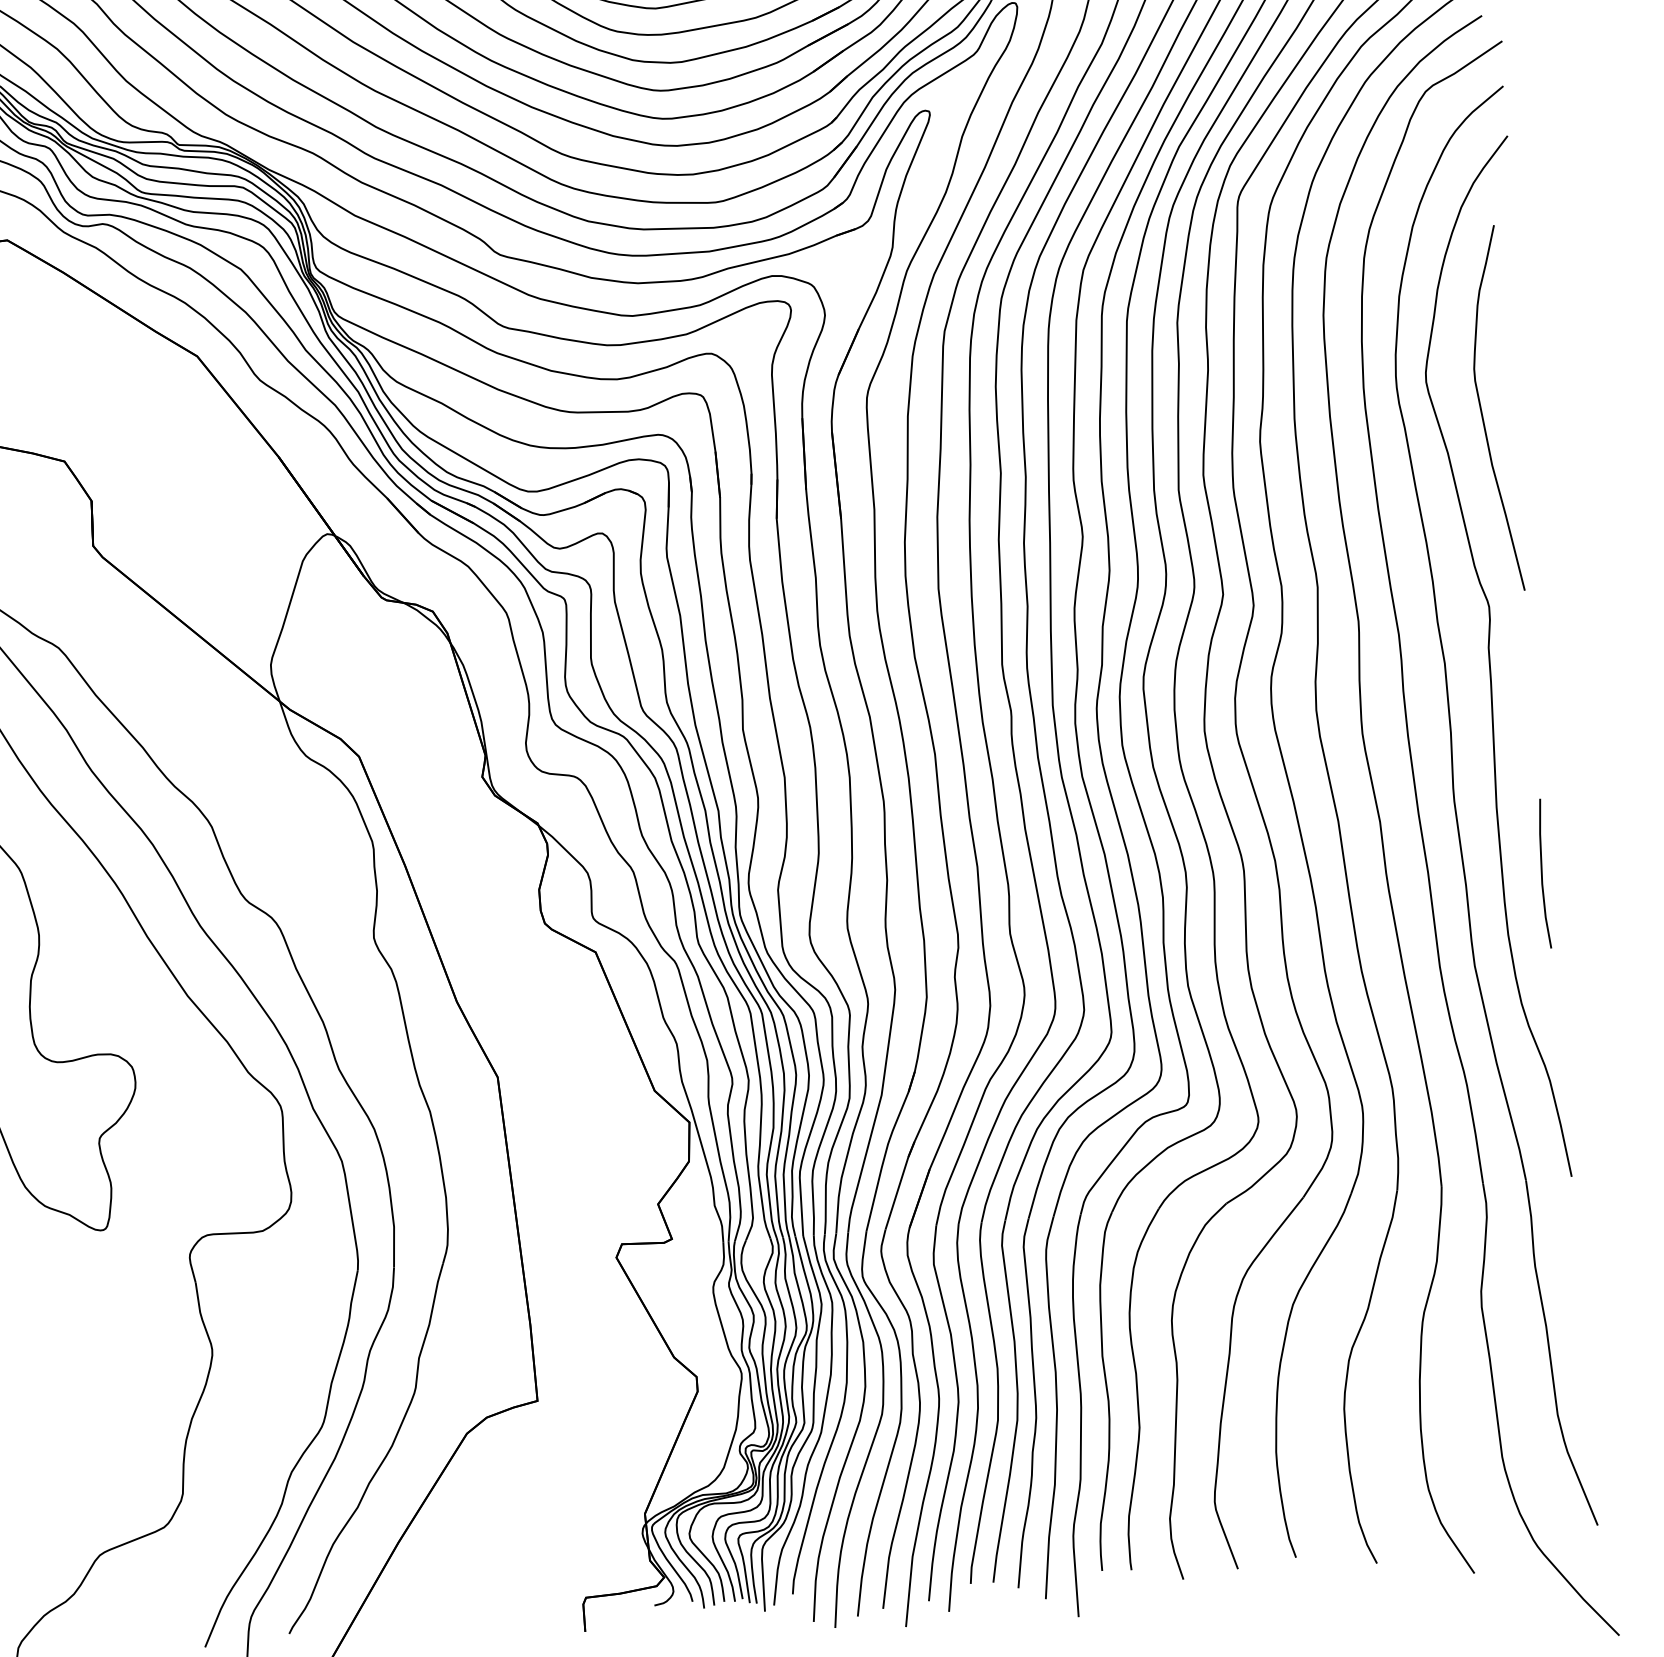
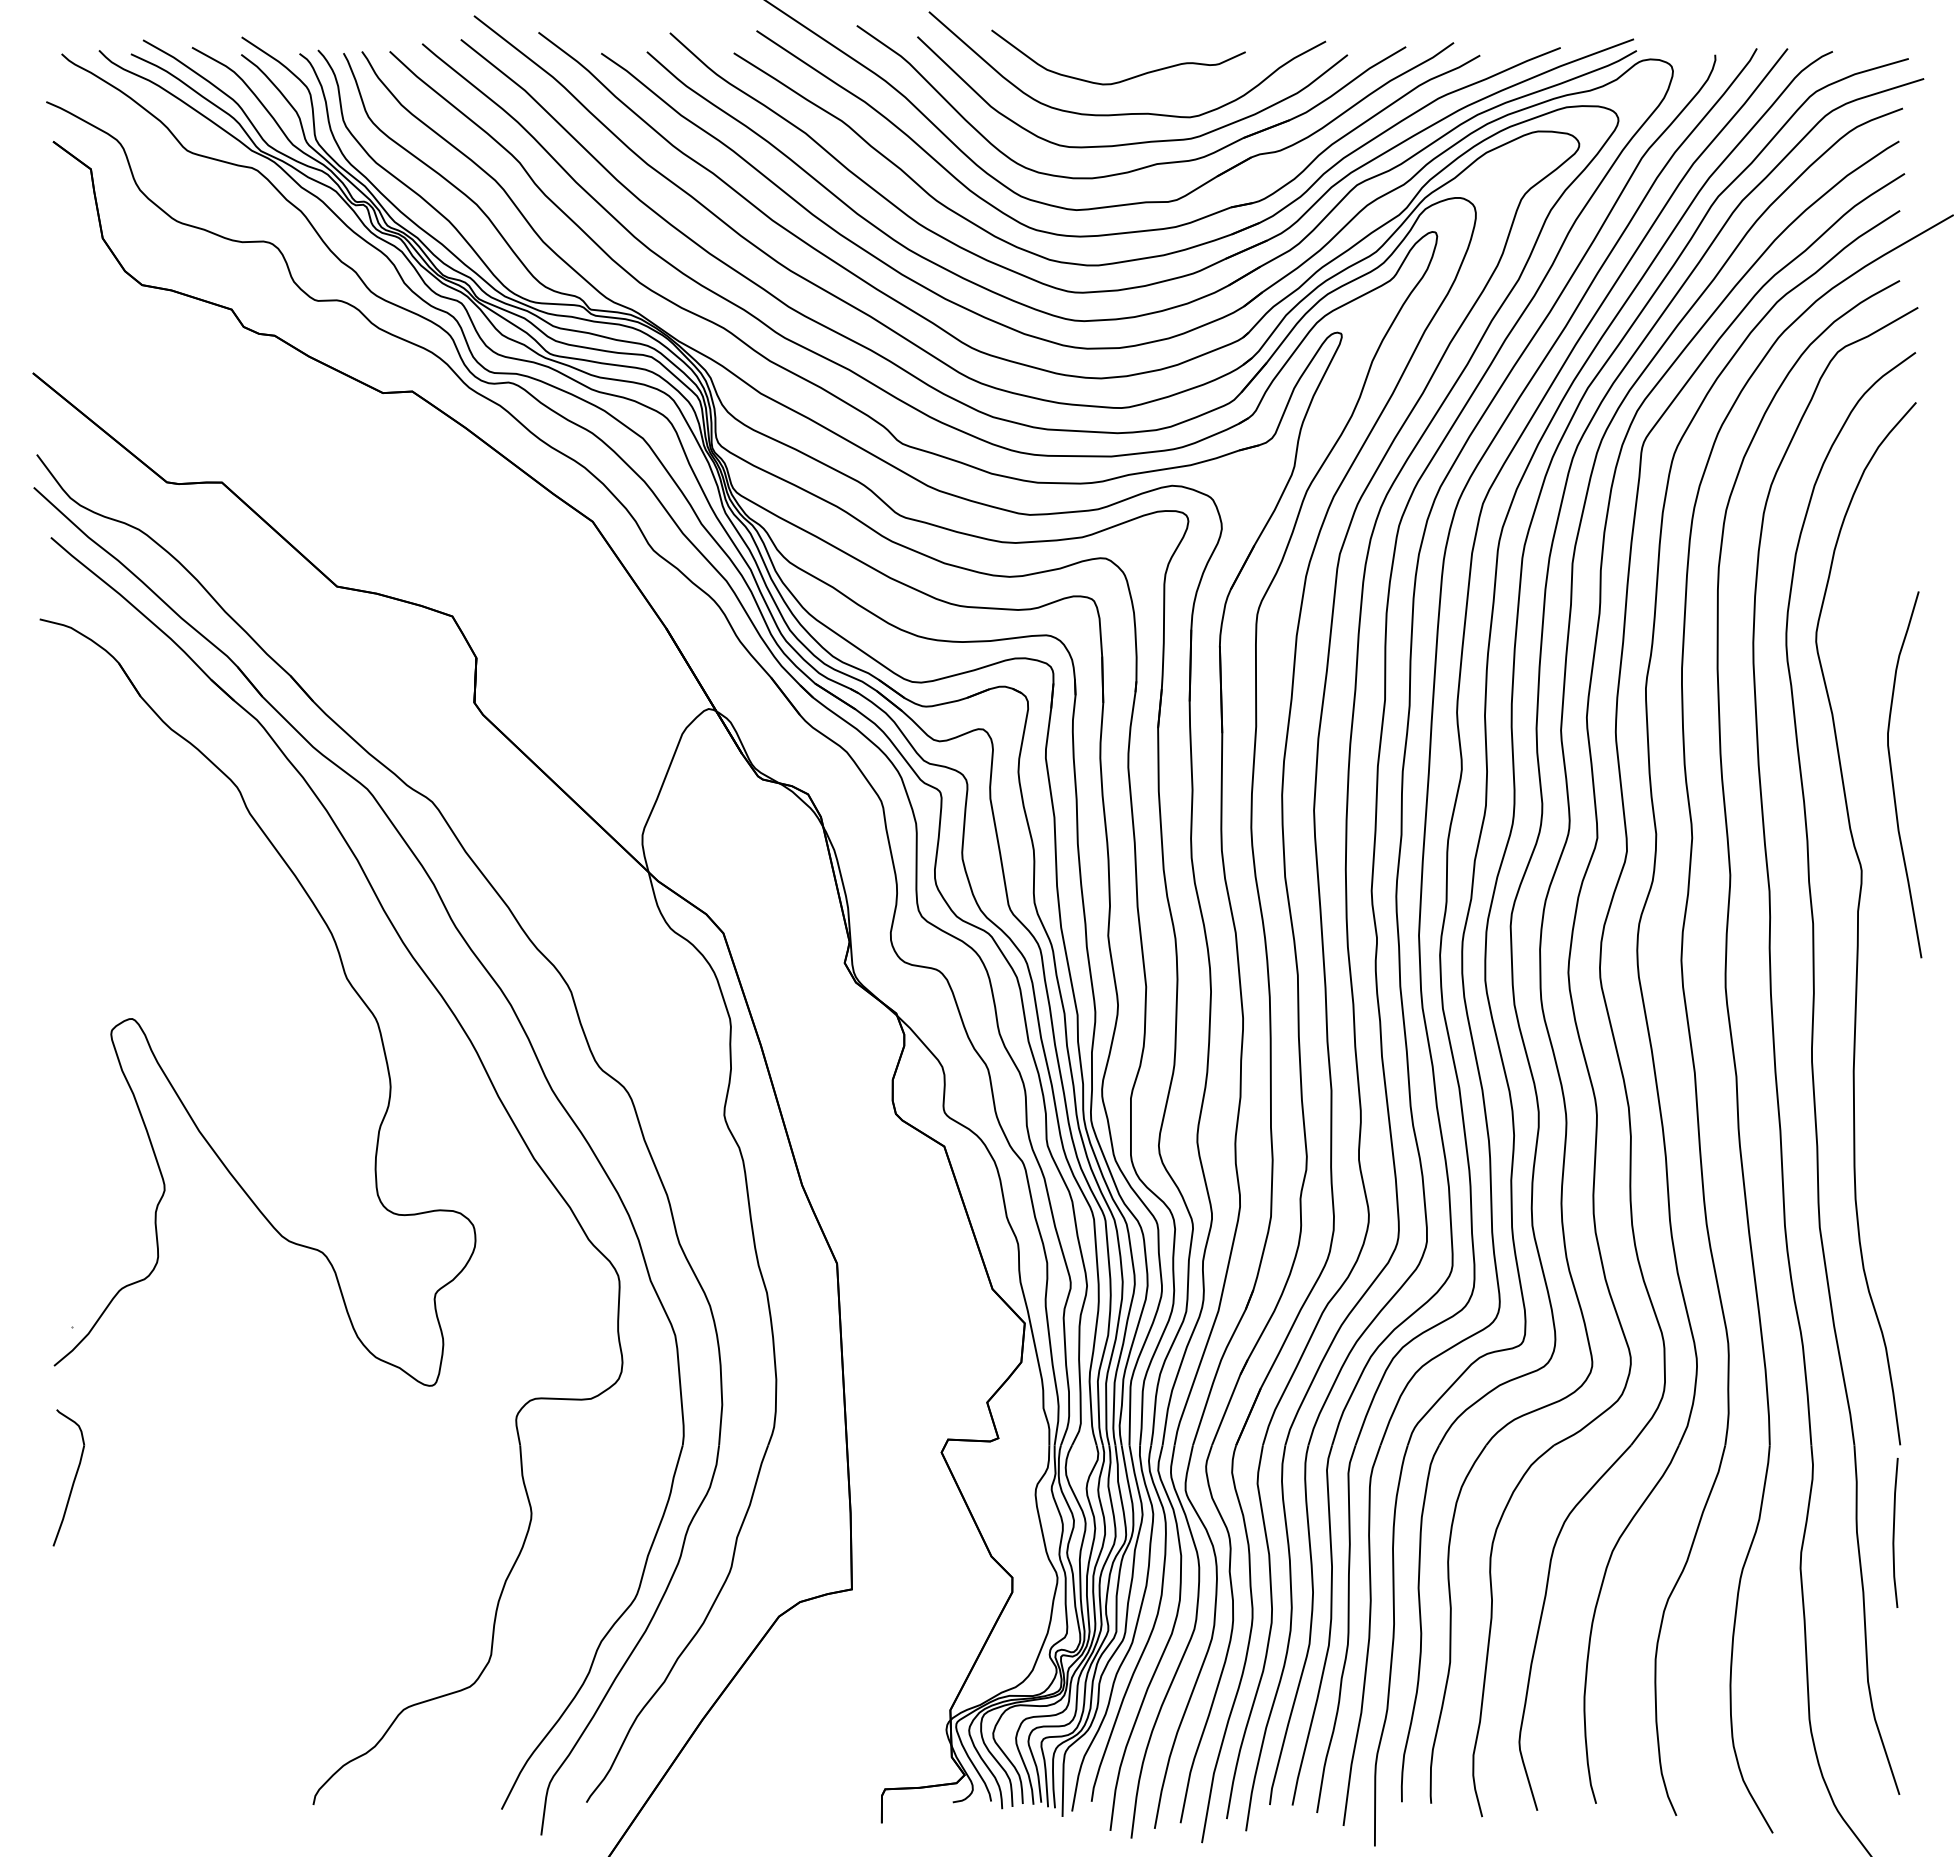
curve: (1483, 413) -> (1893, 778), moved
line: (1542, 873) -> (1894, 1532), moved

